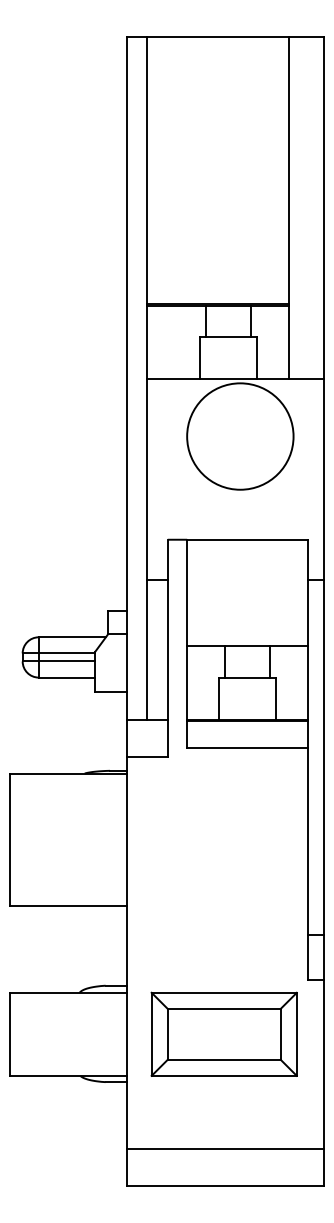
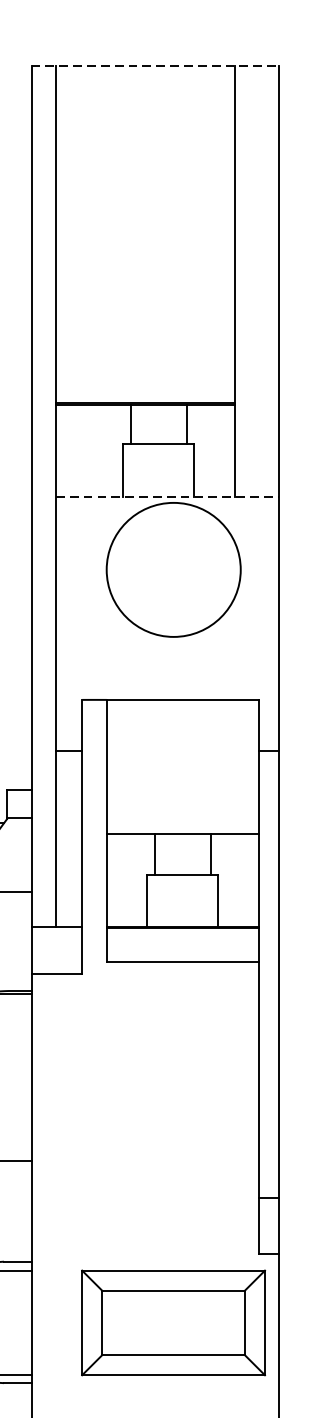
line: (226, 36) -> (156, 65), solid -> dashed
line: (235, 378) -> (167, 496), solid -> dashed
part: (223, 1033) -> (172, 1321), moved

